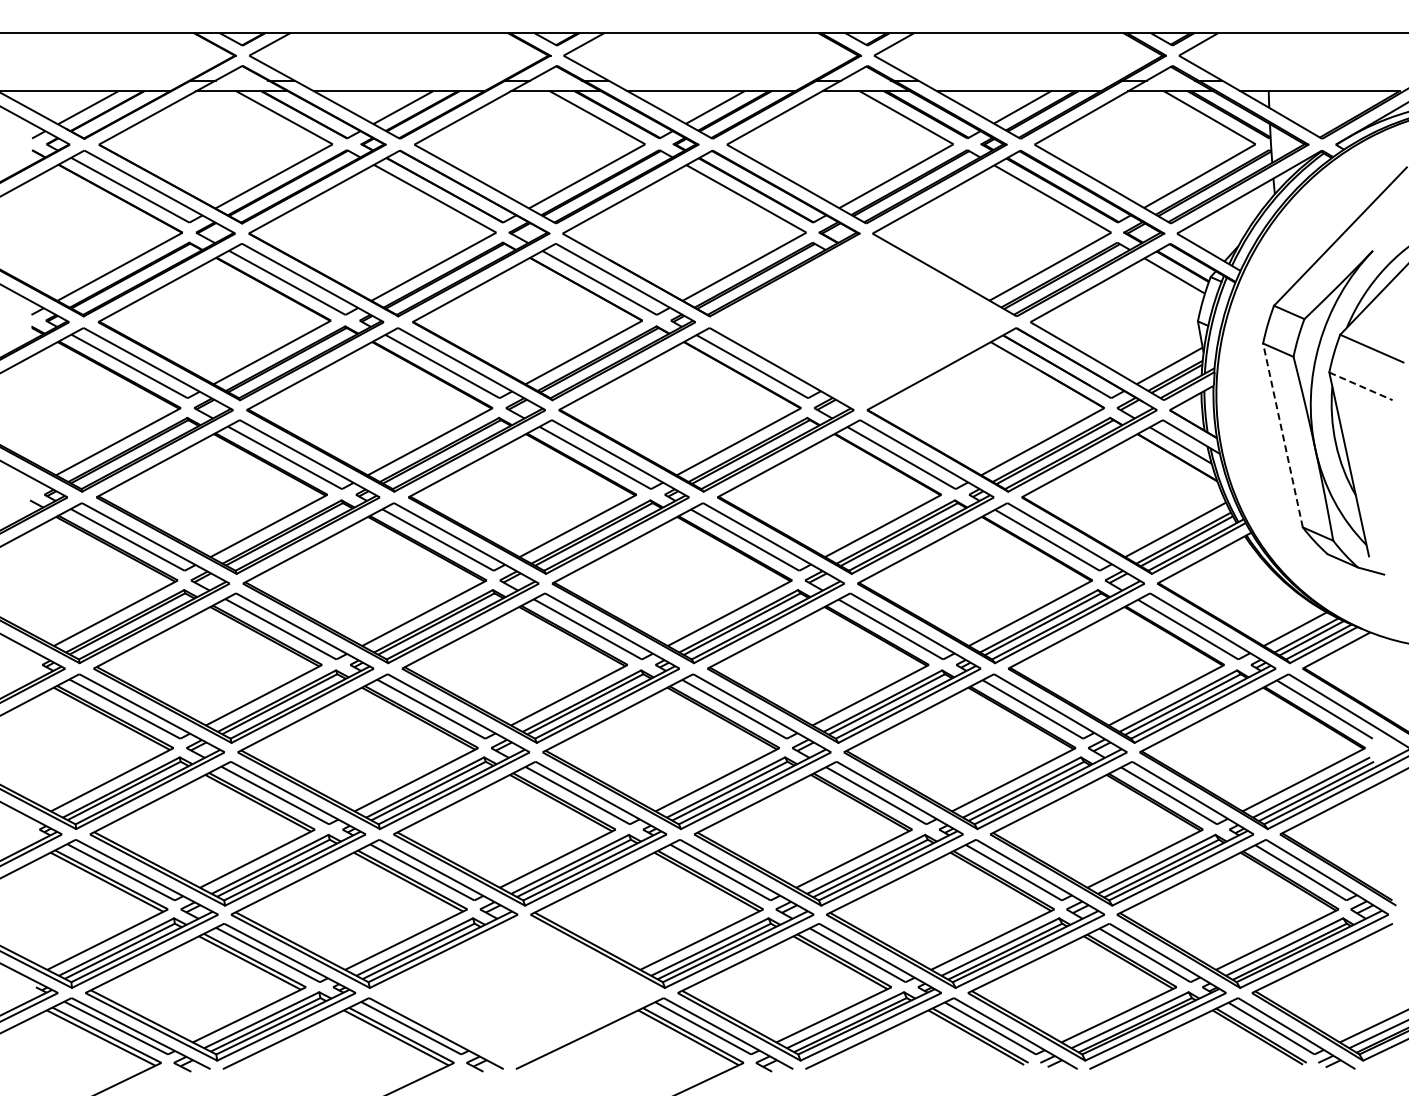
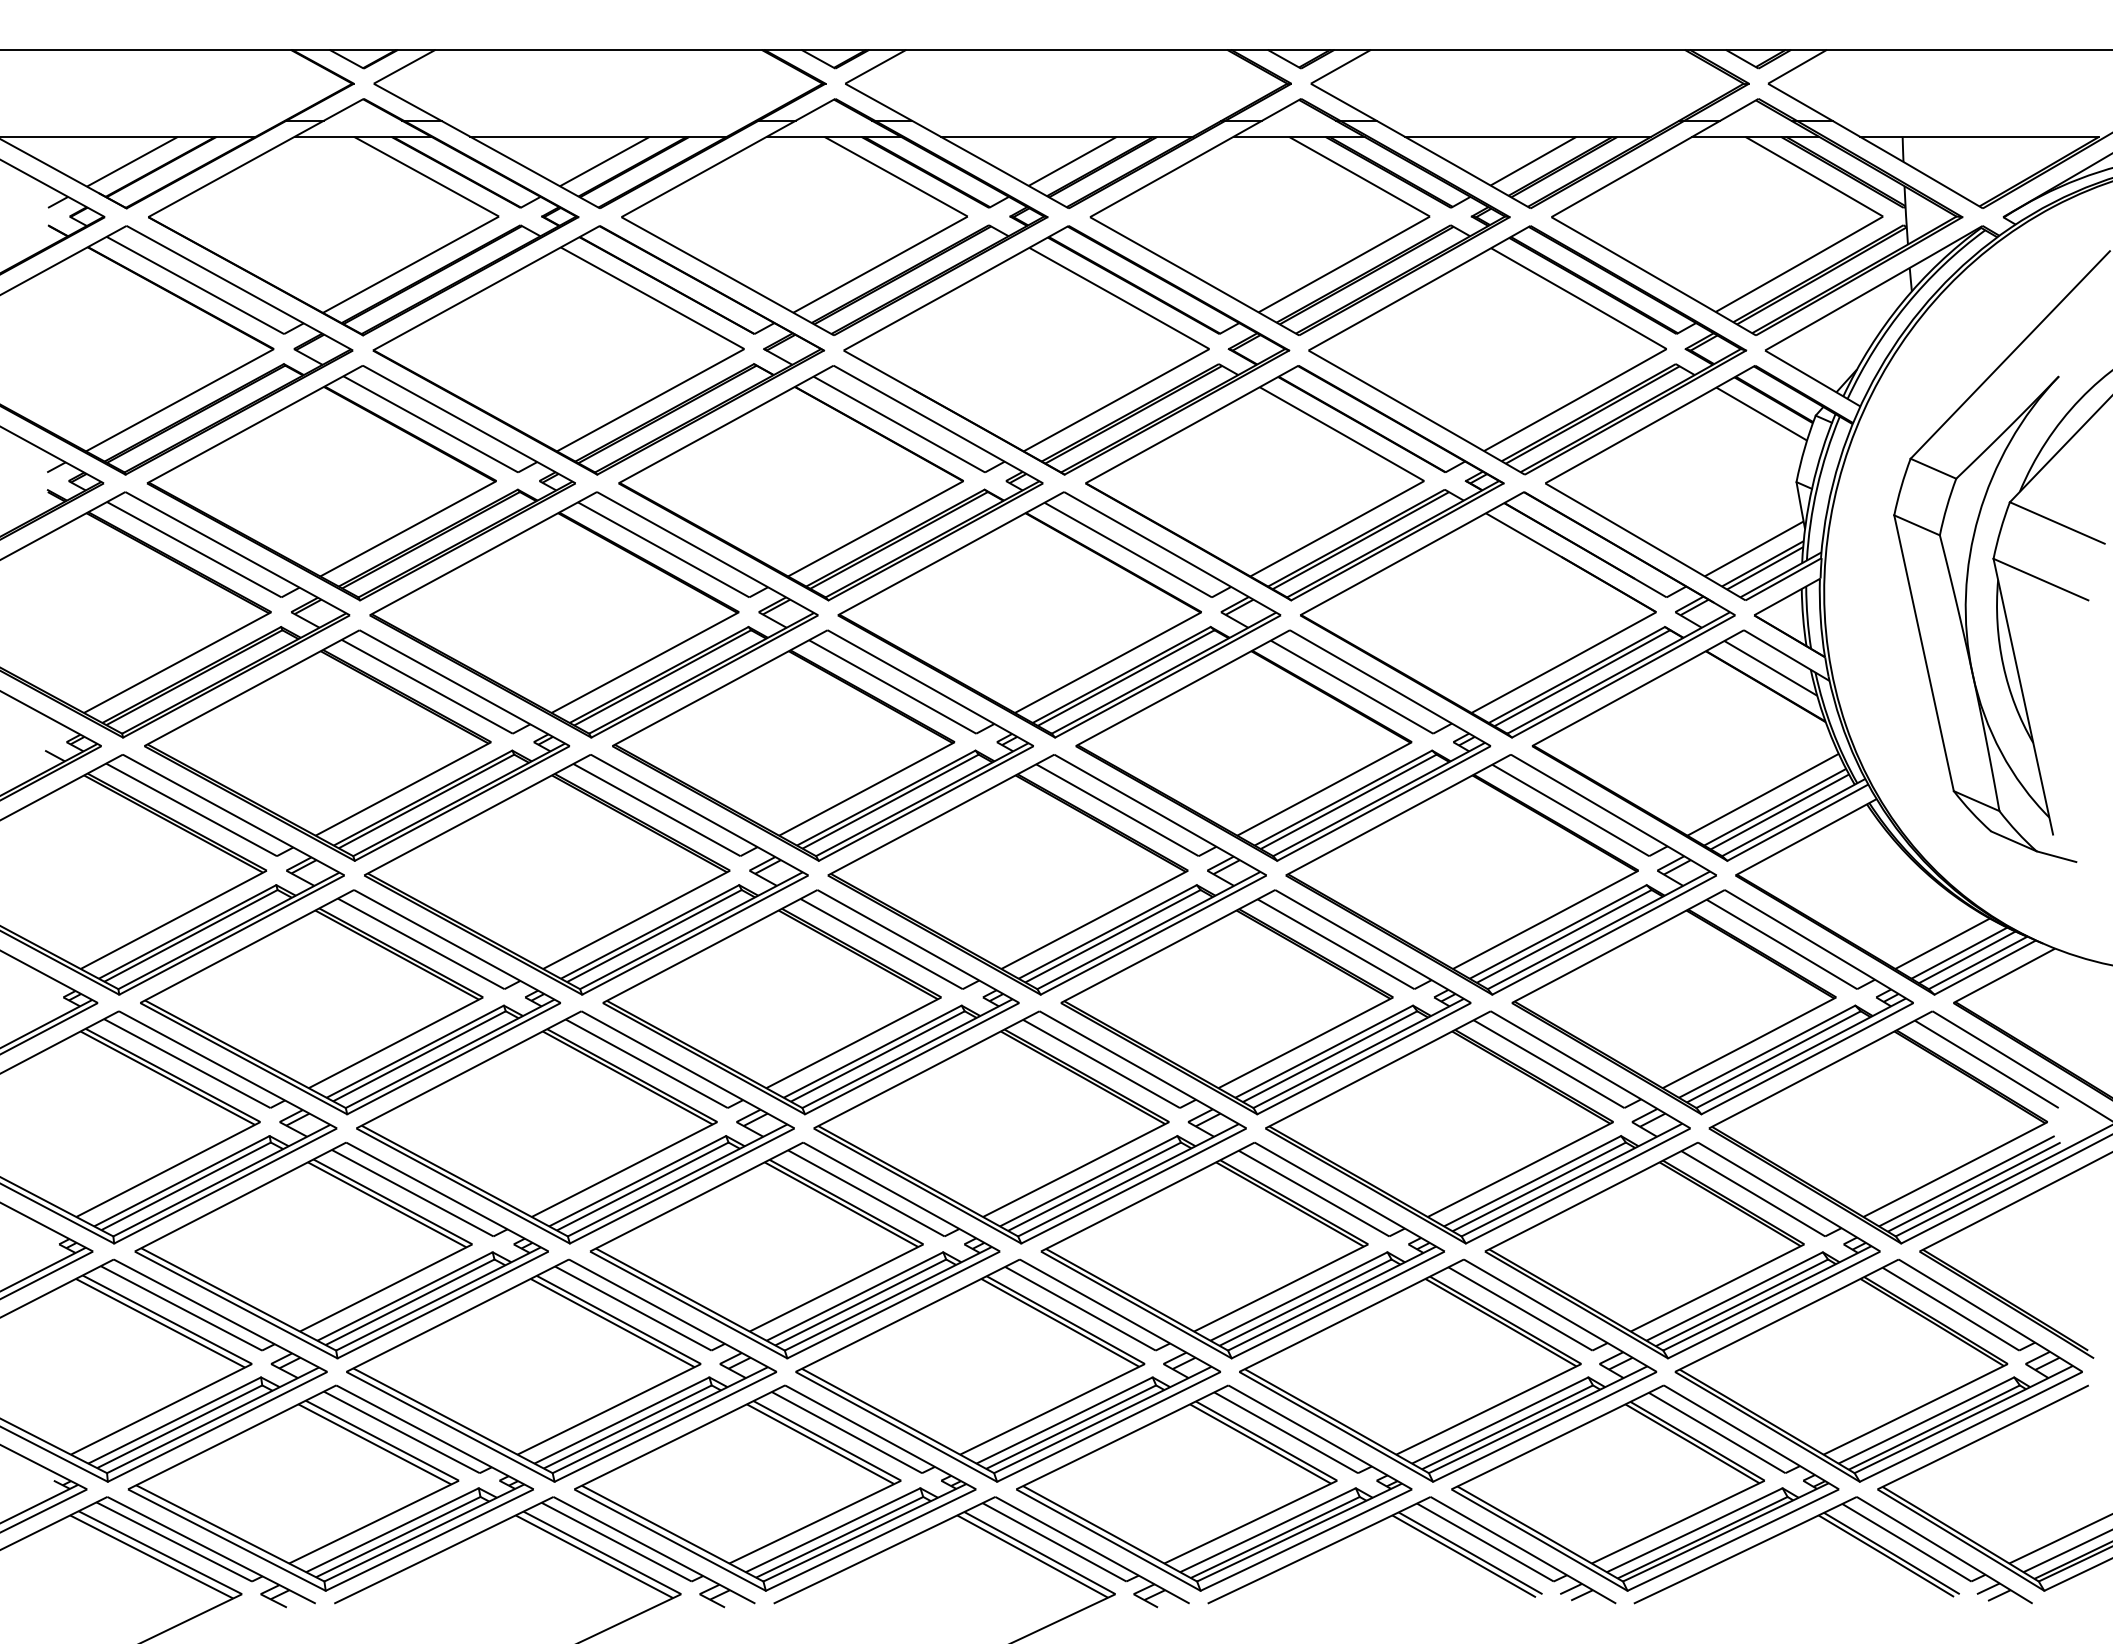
part: (863, 322) -> (1294, 483), added
line: (1360, 386) -> (2040, 579), dashed -> solid
line: (1282, 434) -> (1923, 651), dashed -> solid
part: (516, 992) -> (774, 1488), added

